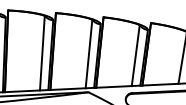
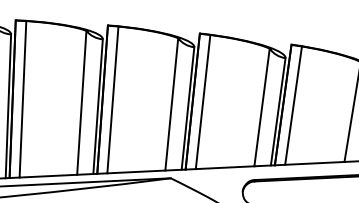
line: (11, 50) -> (22, 97), added
line: (58, 51) -> (112, 99), added
line: (104, 52) -> (201, 101), added
line: (151, 54) -> (292, 105), added

